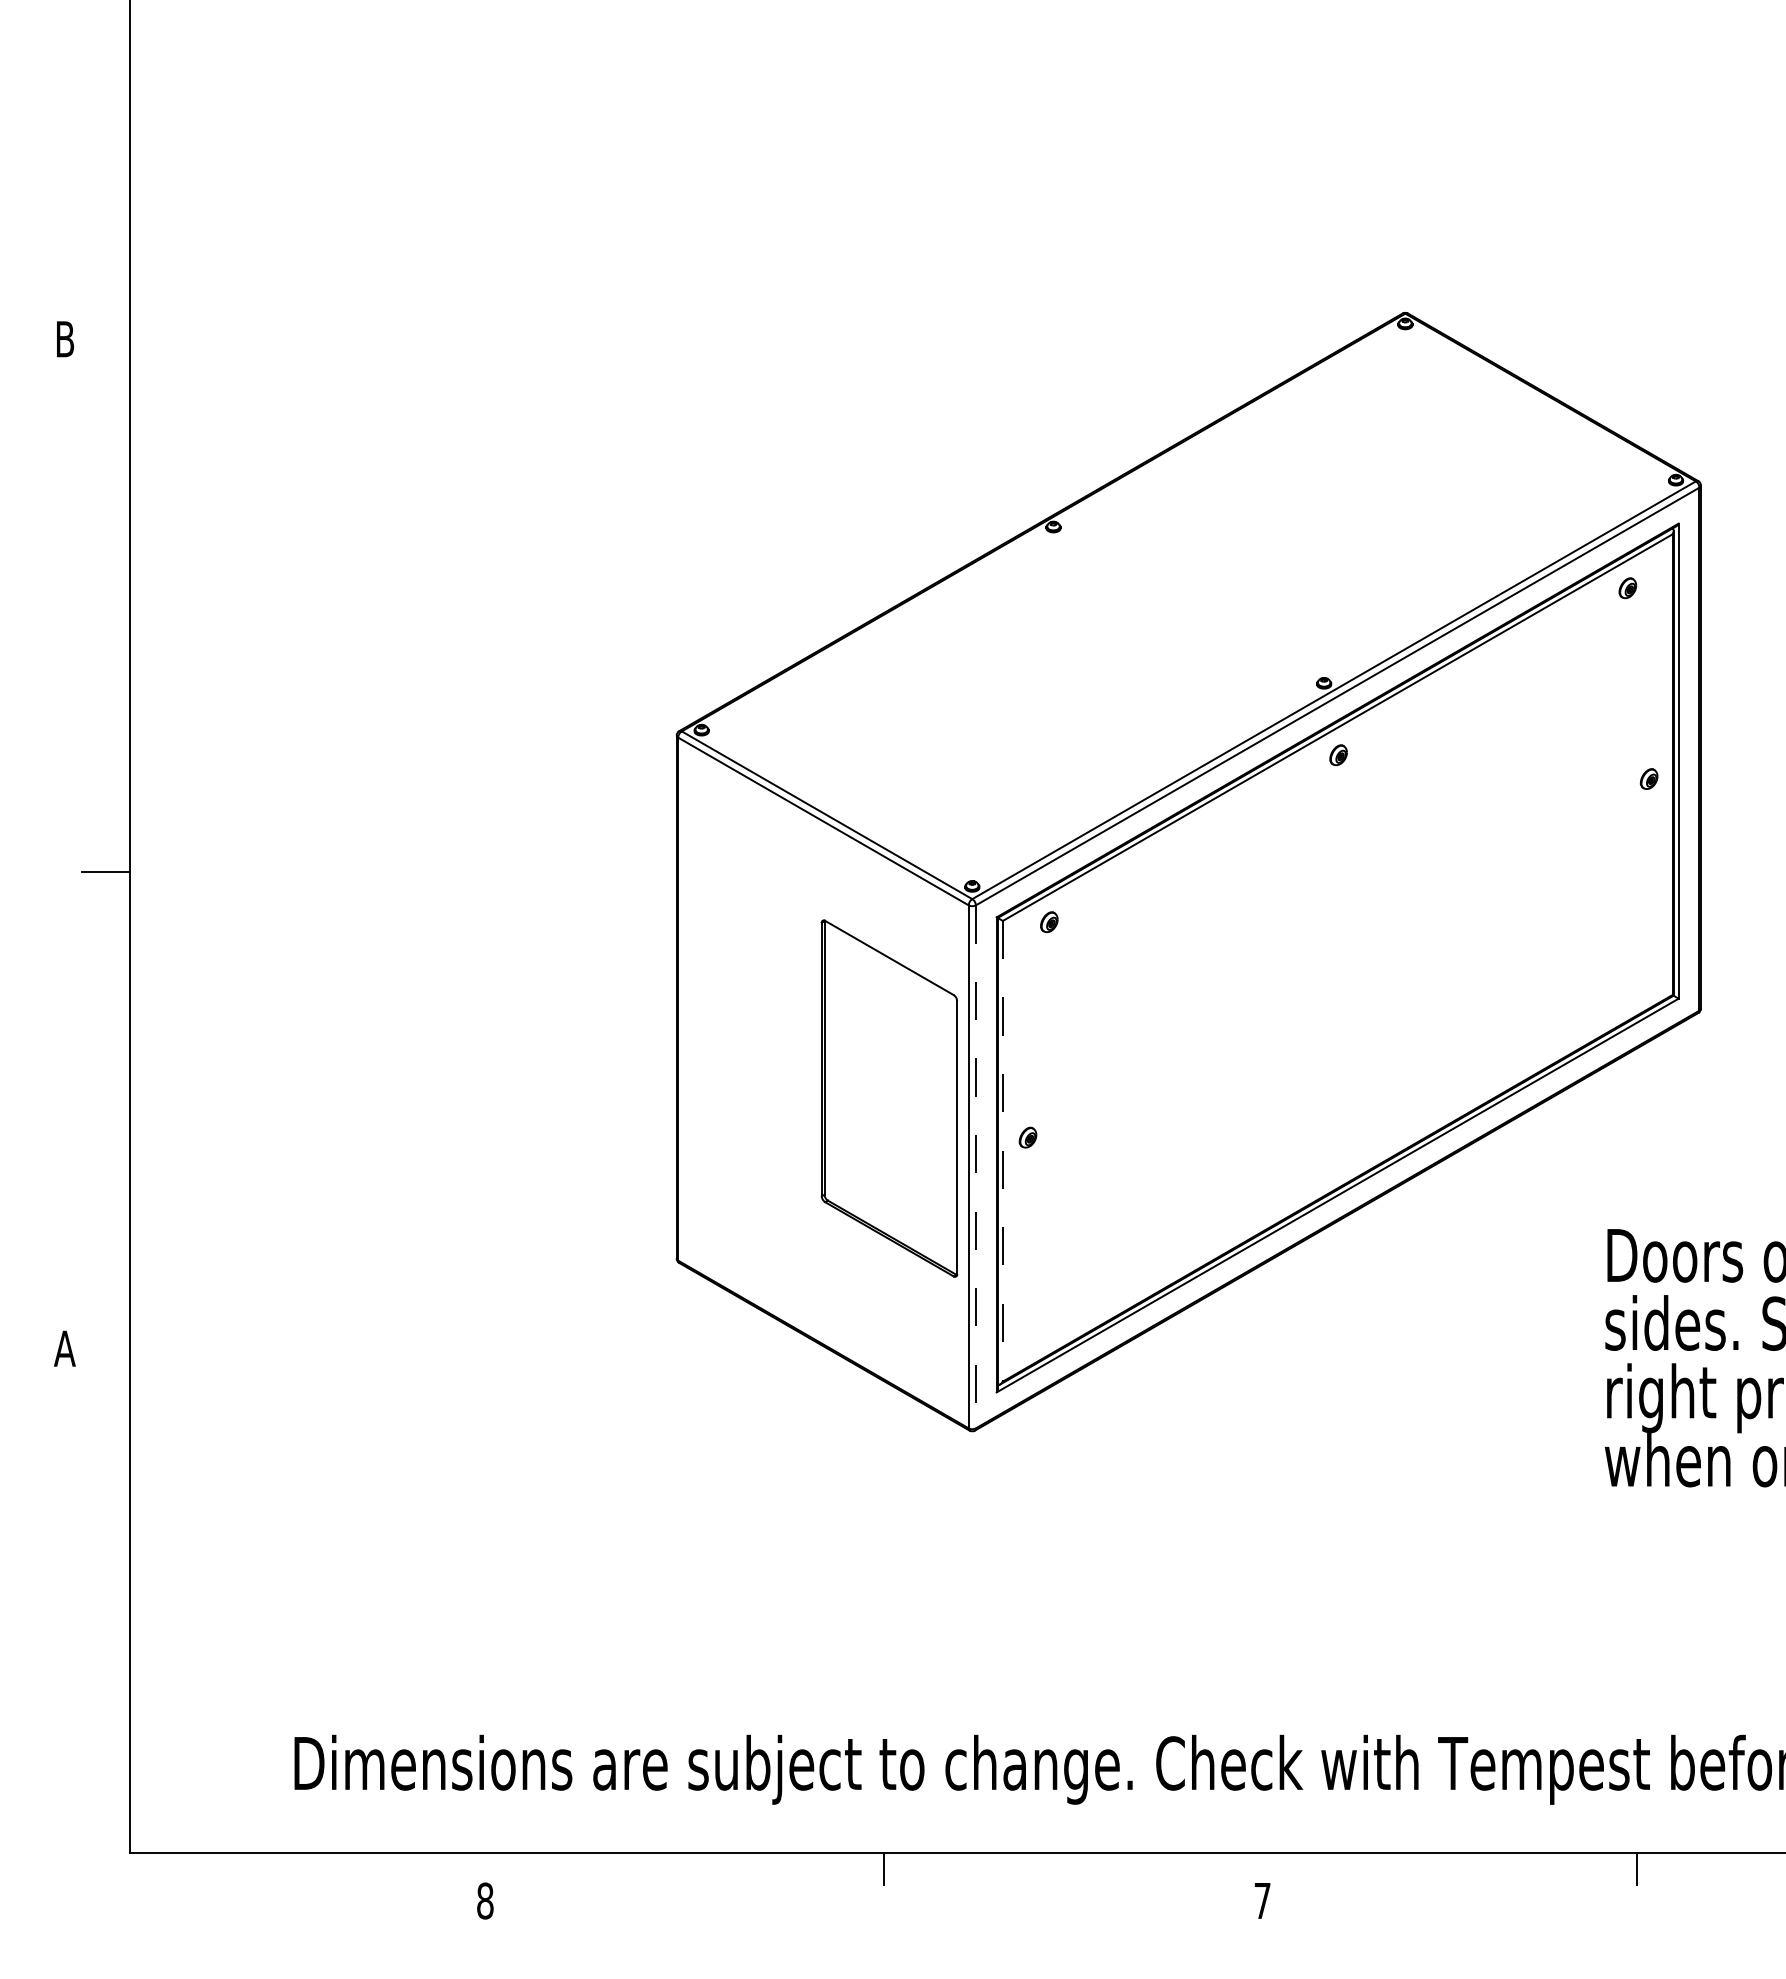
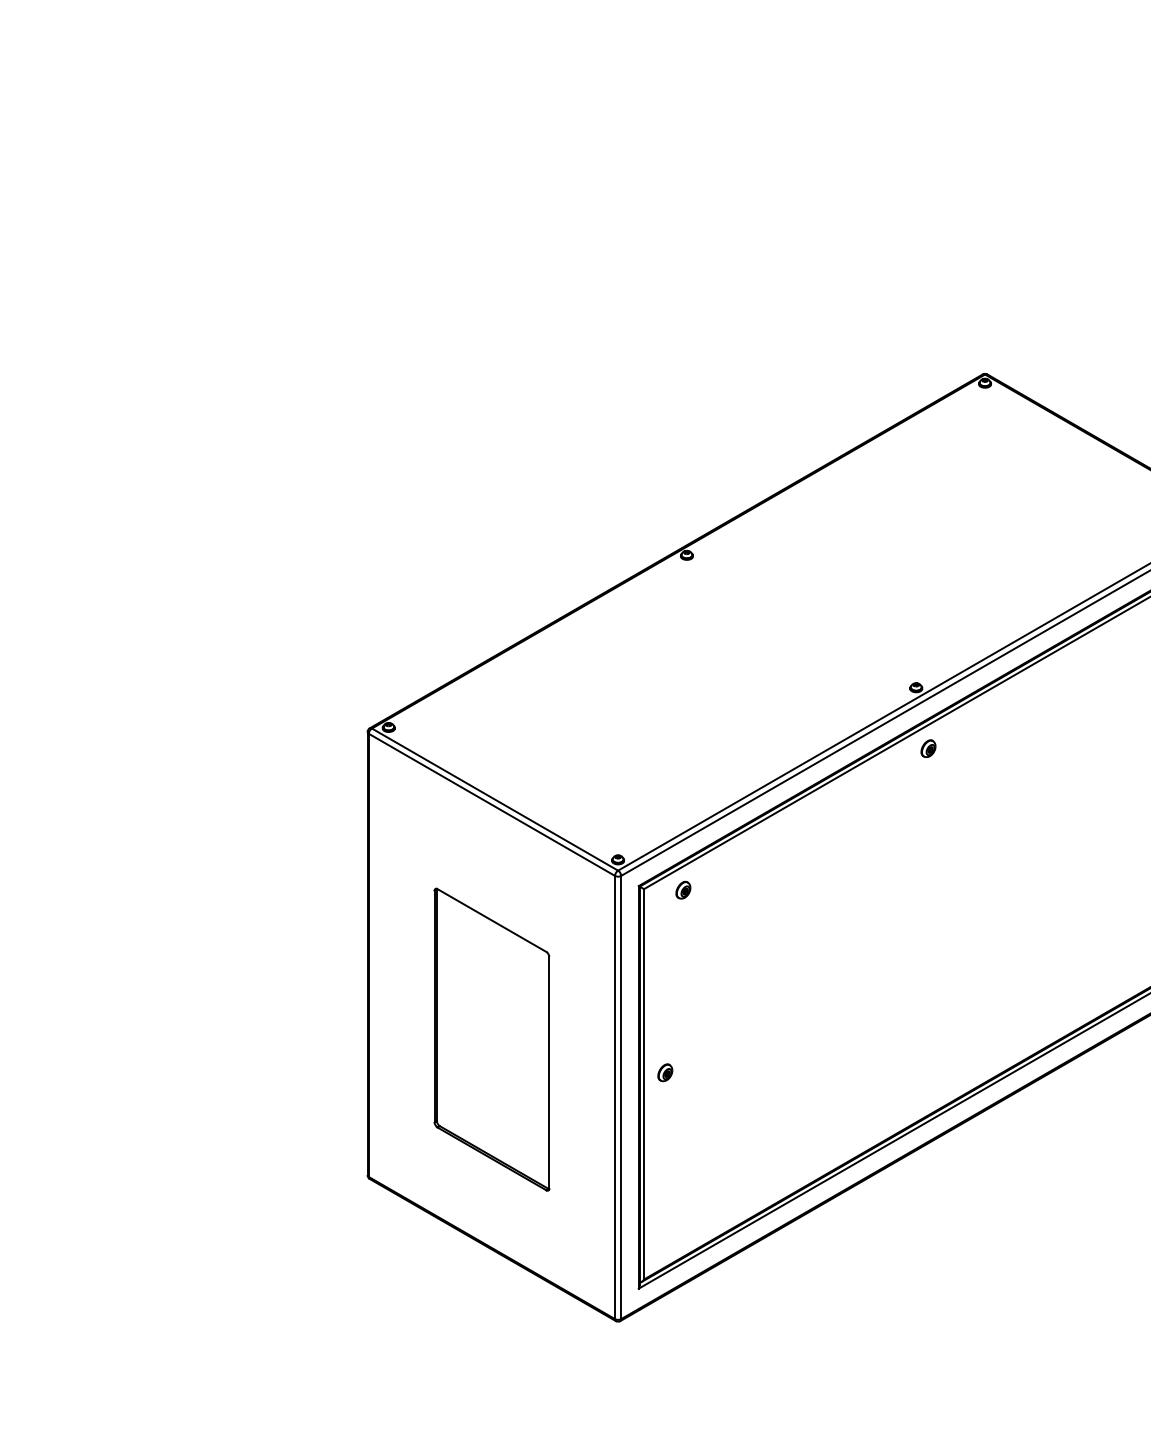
part: (889, 1098) -> (492, 1039), moved
line: (1002, 1151) -> (643, 1084), dashed -> solid
line: (975, 1167) -> (620, 1098), dashed -> solid

